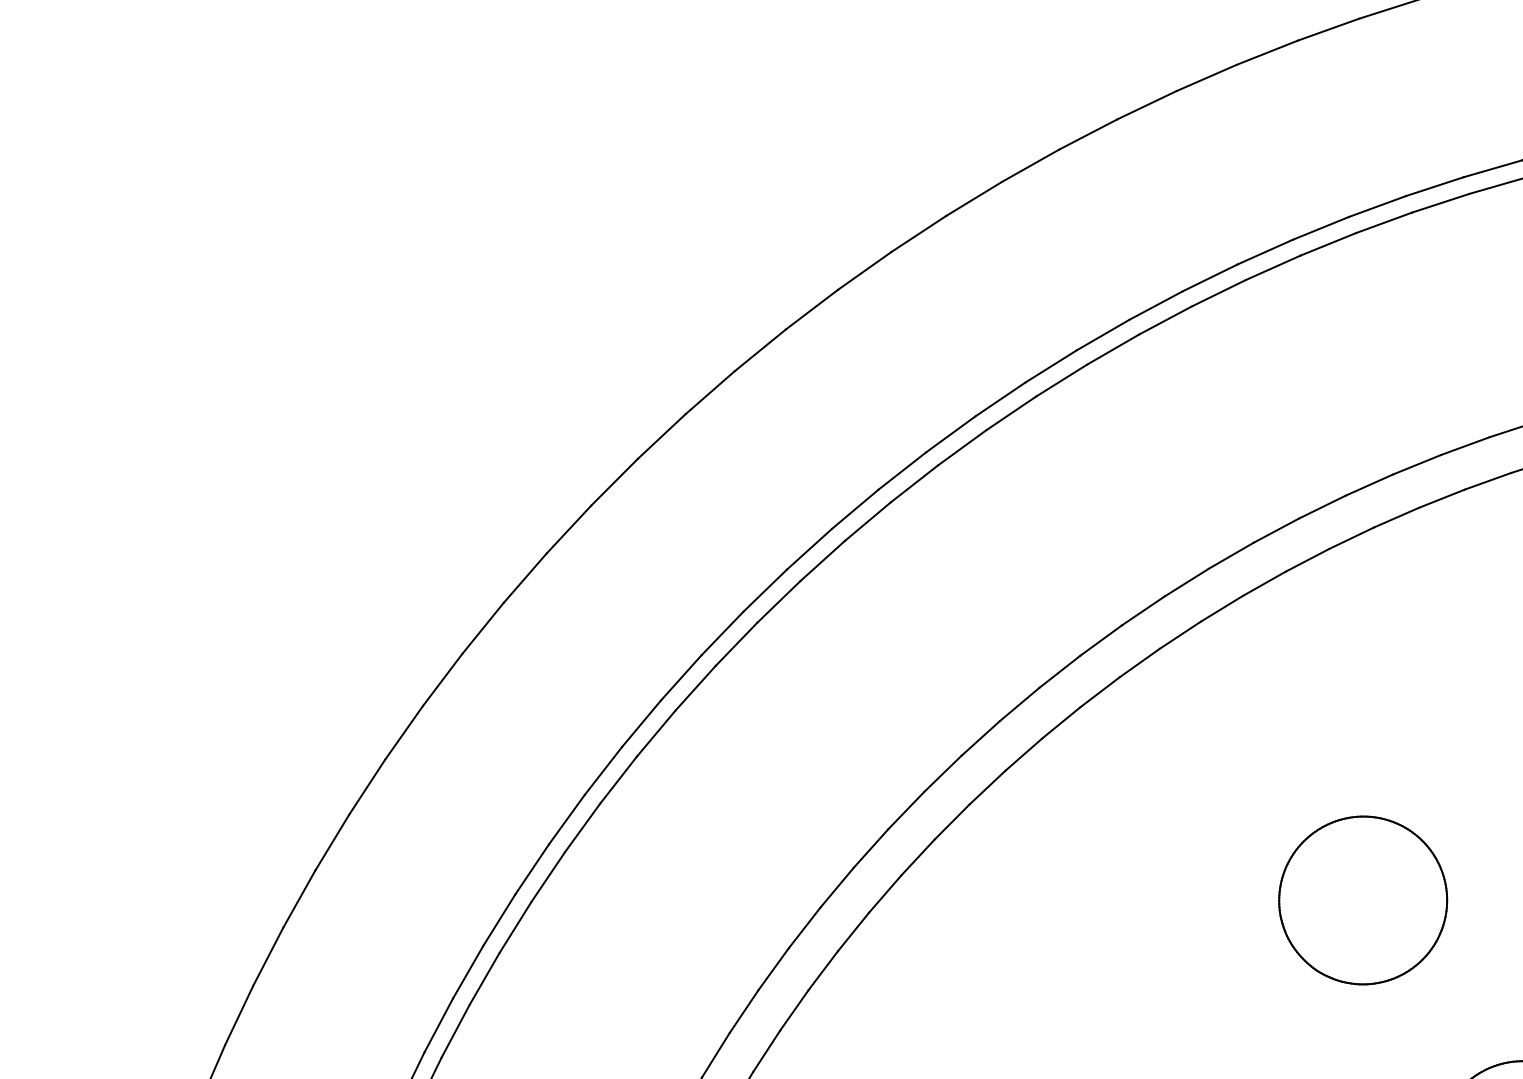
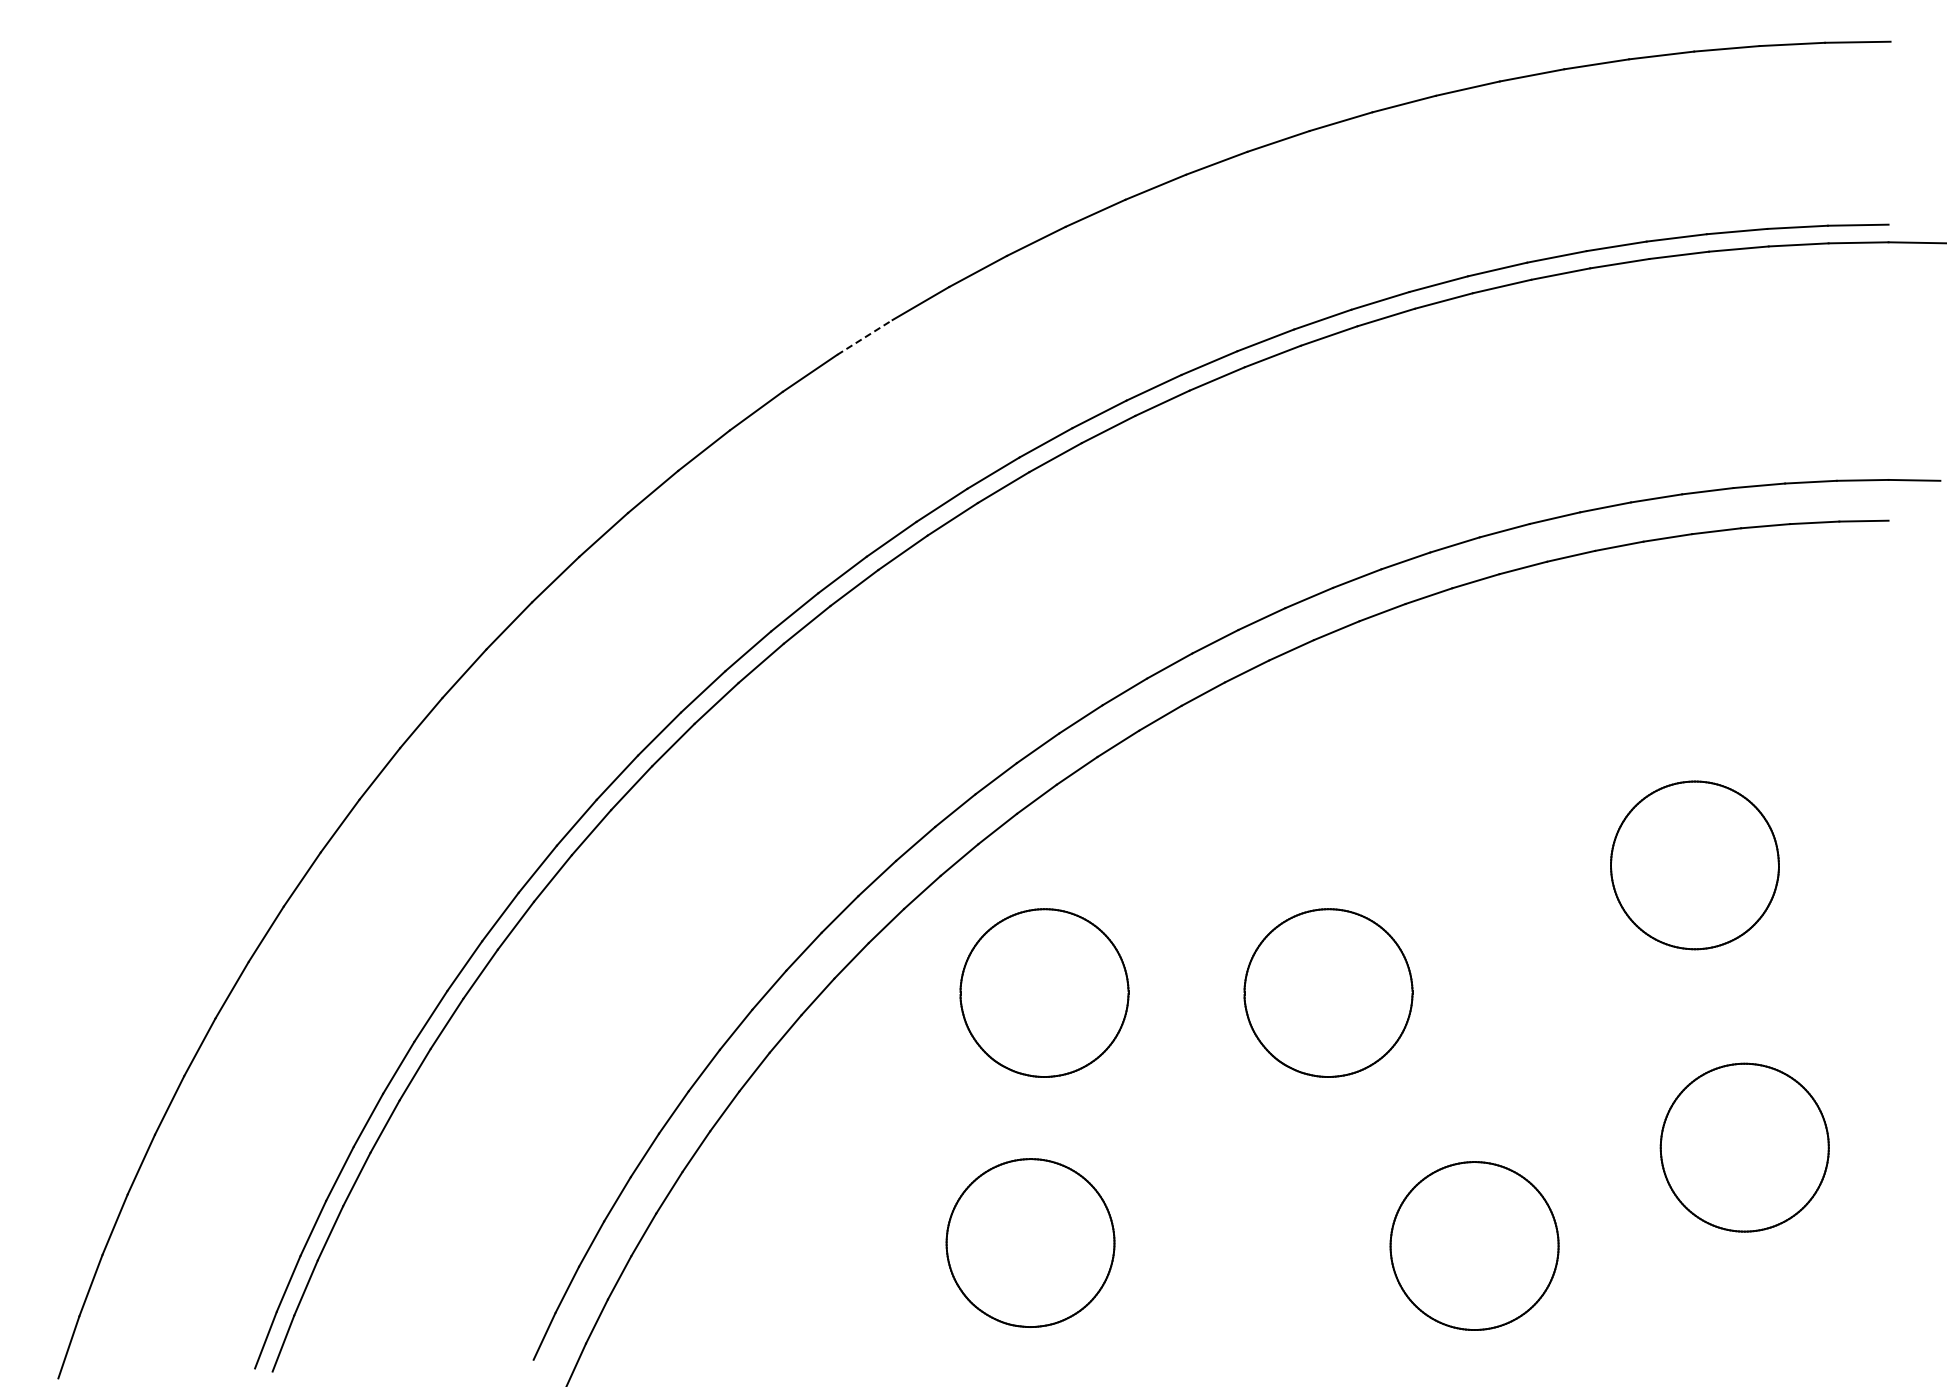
line: (864, 270) -> (864, 337), solid -> dashed
part: (1079, 915) -> (1044, 992), added

